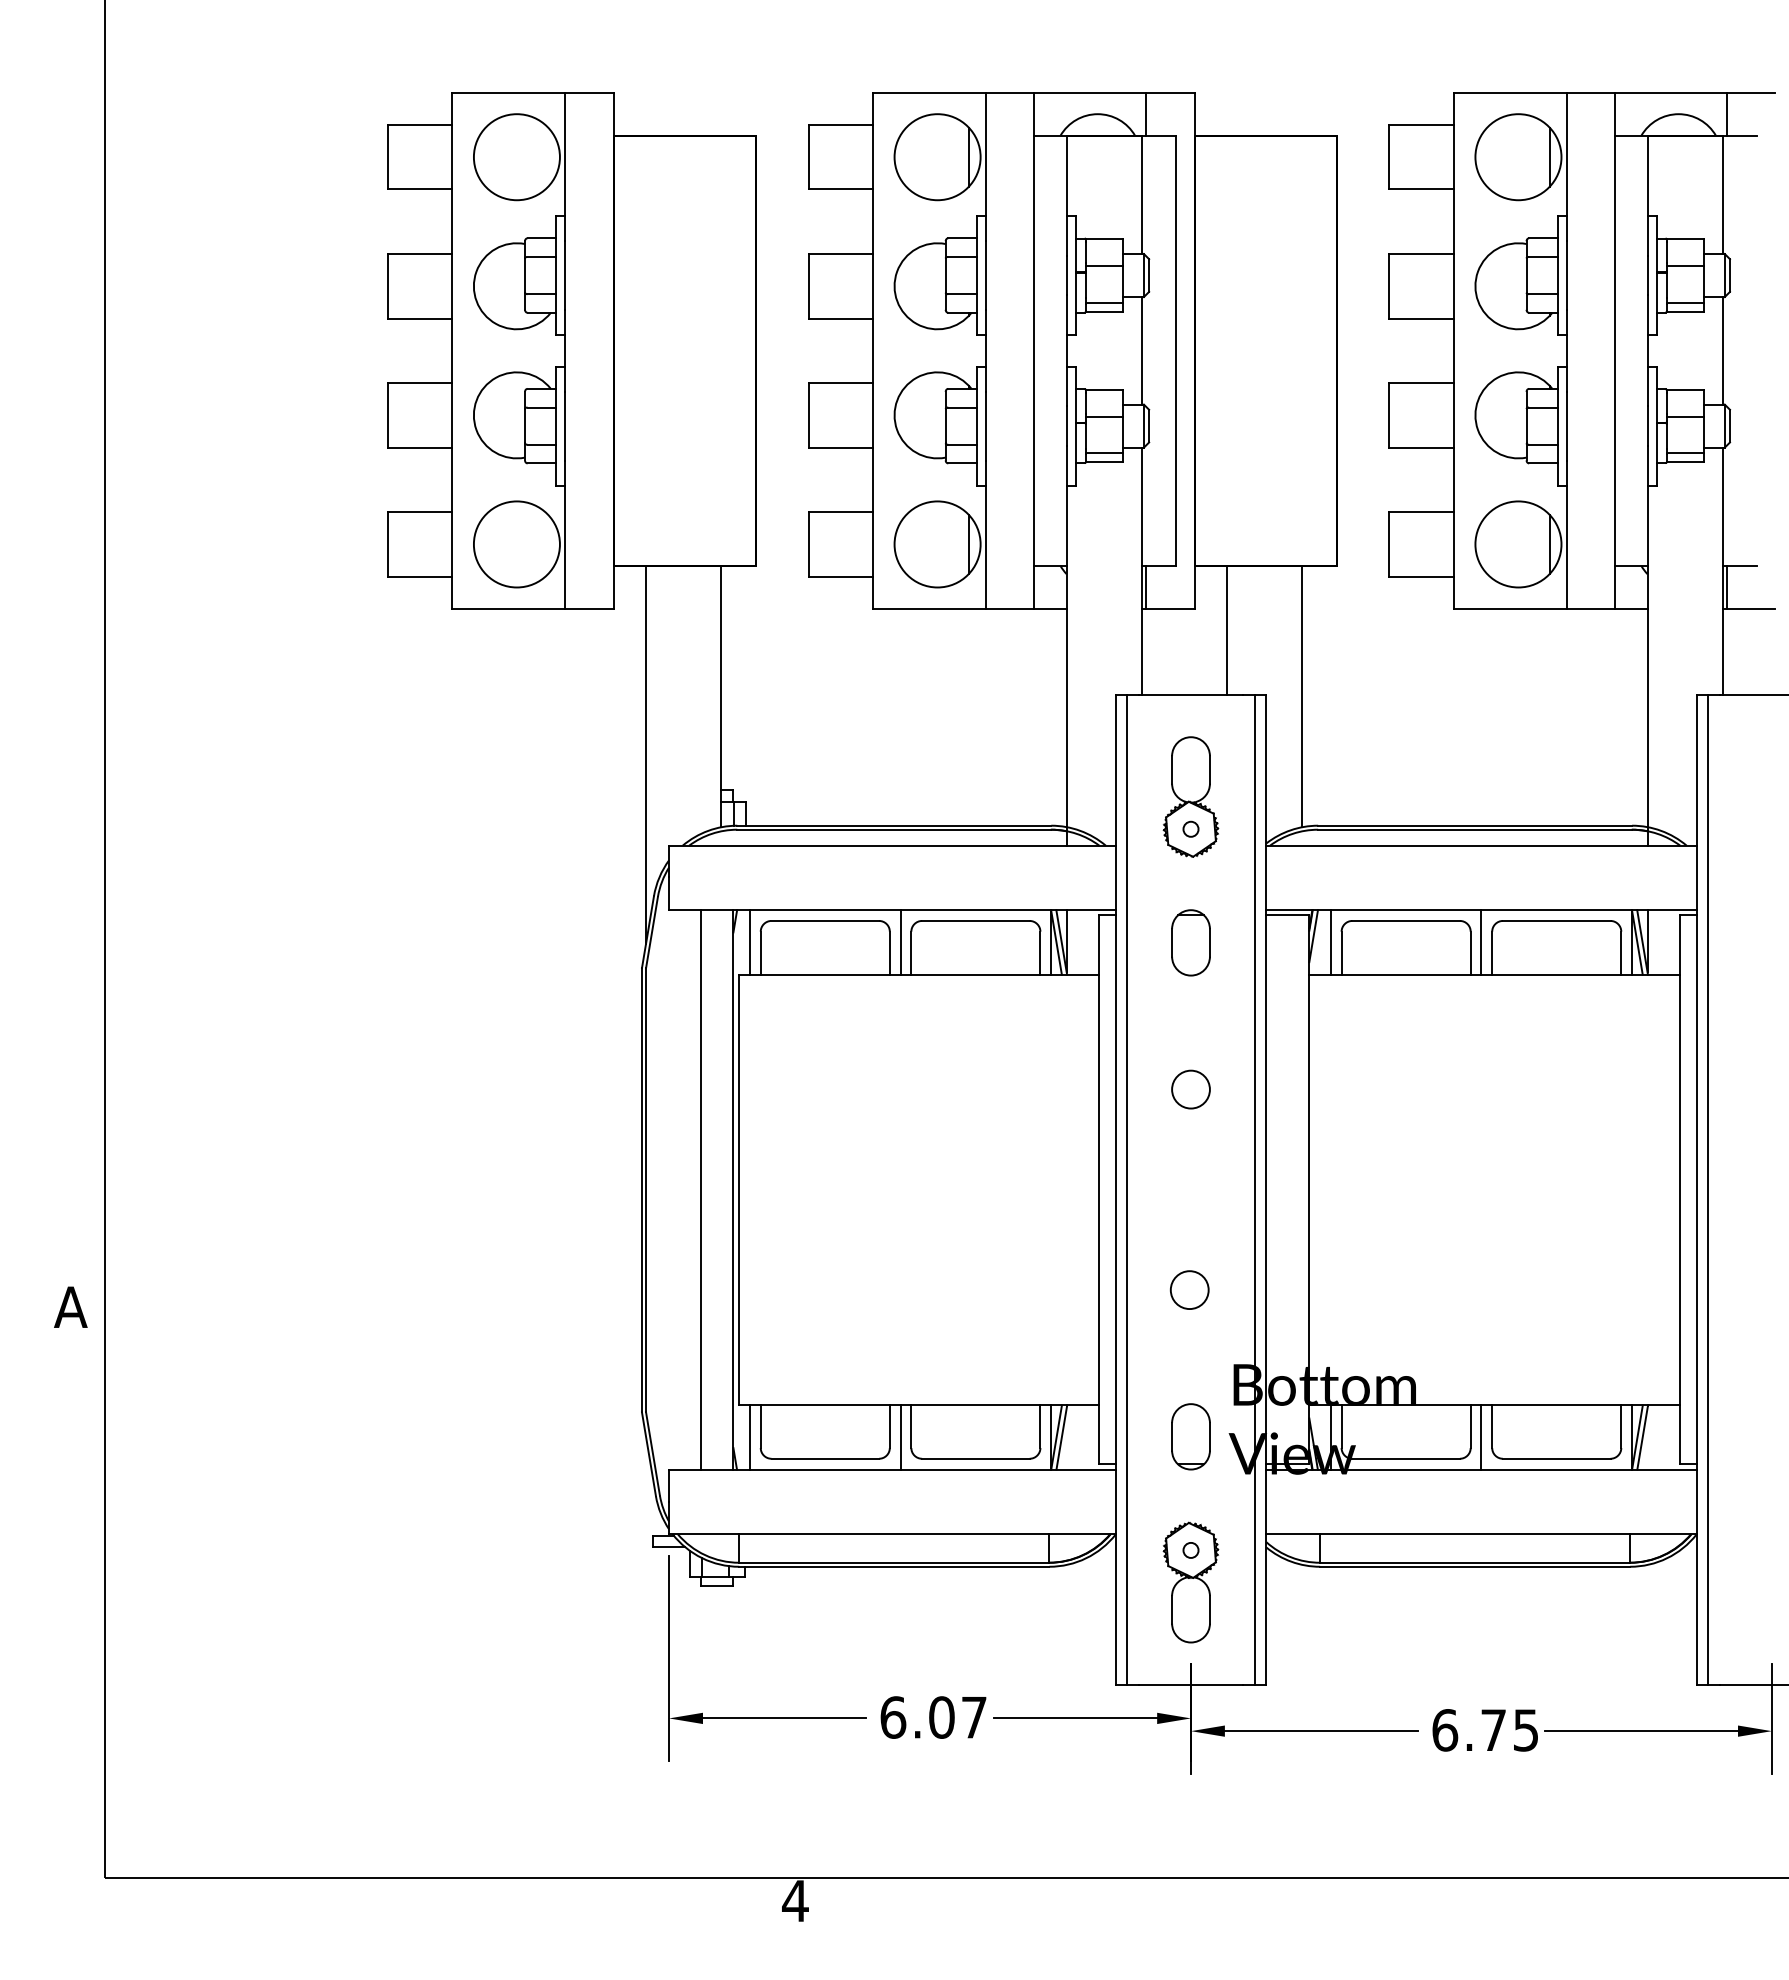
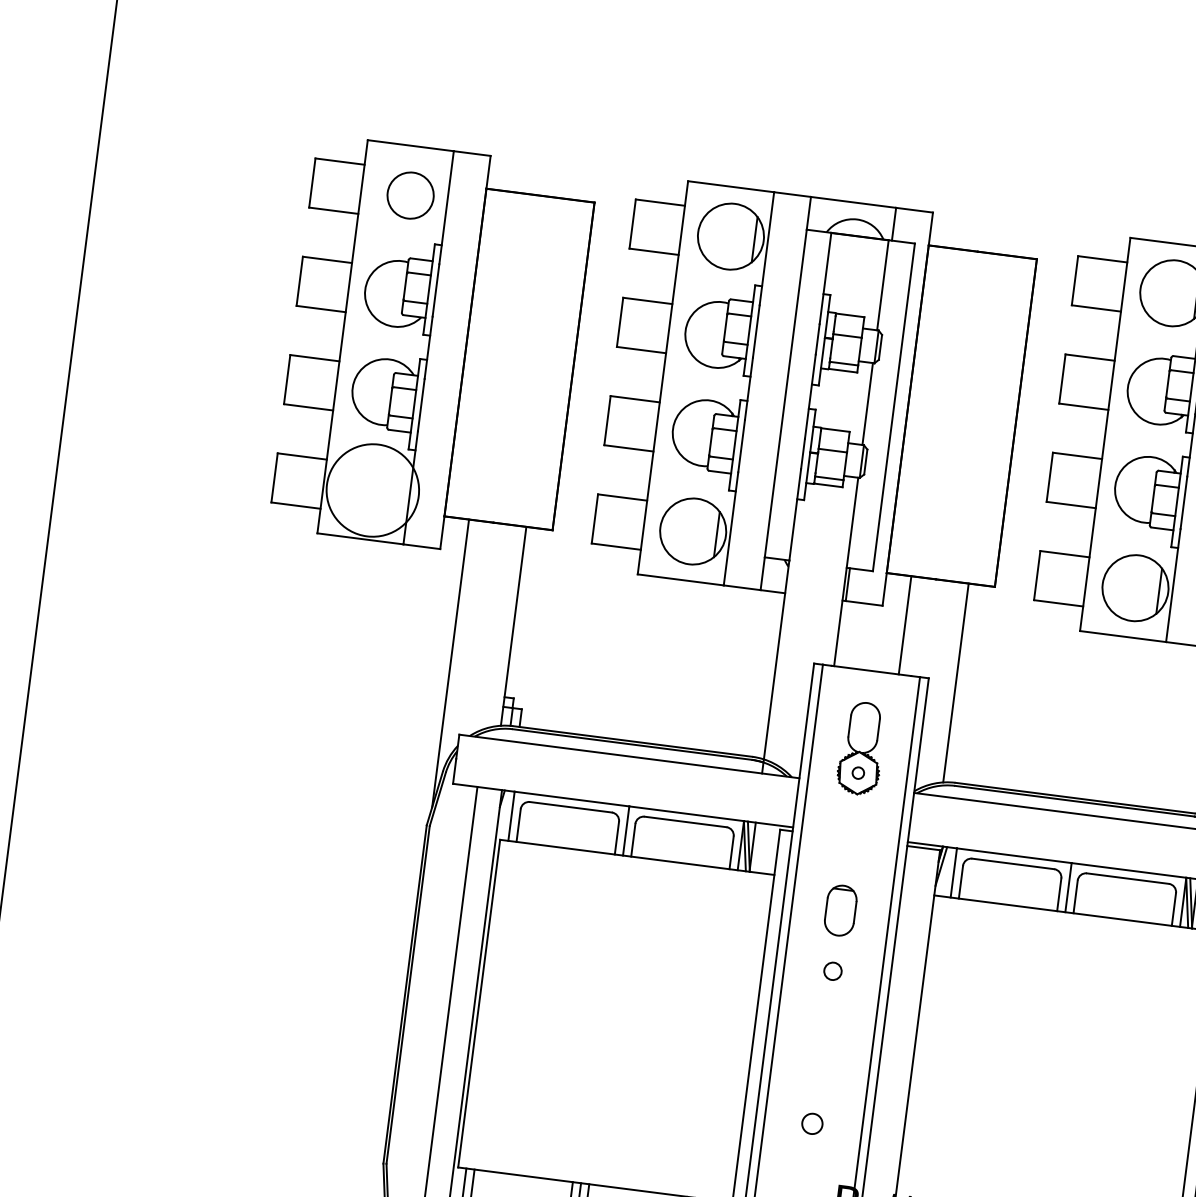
circle: (516, 157) -> (410, 195), size x0.7
circle: (516, 544) -> (372, 490), size x1.4
part: (1190, 942) -> (840, 910), moved
circle: (1190, 1089) -> (832, 971), size x0.6
circle: (1189, 1289) -> (812, 1123), size x0.7

